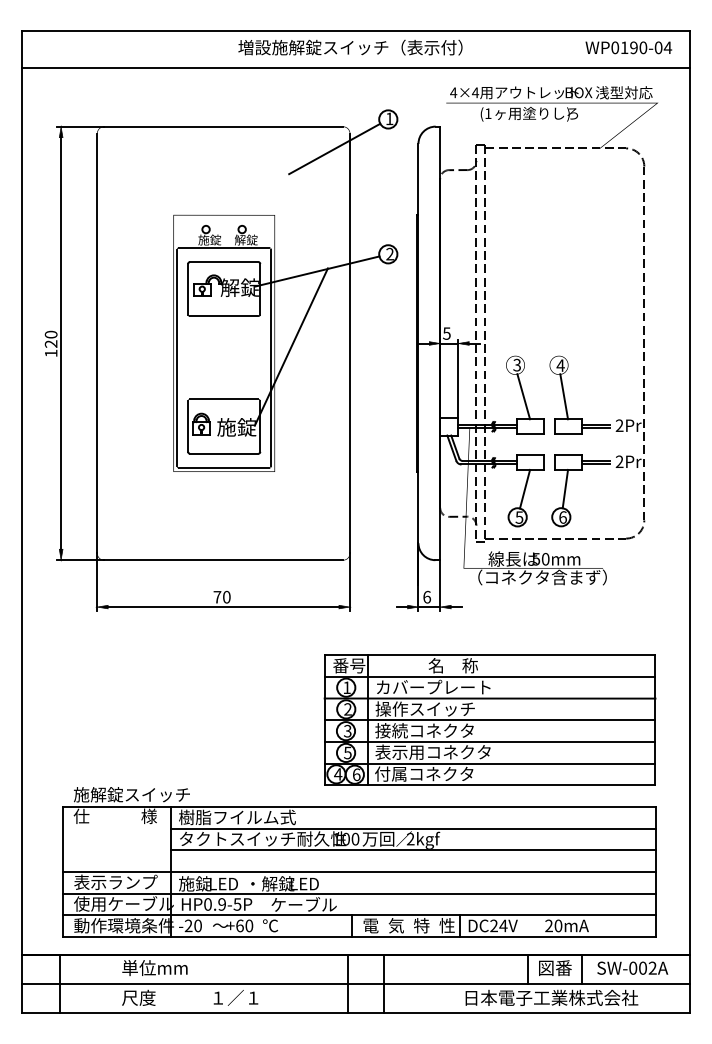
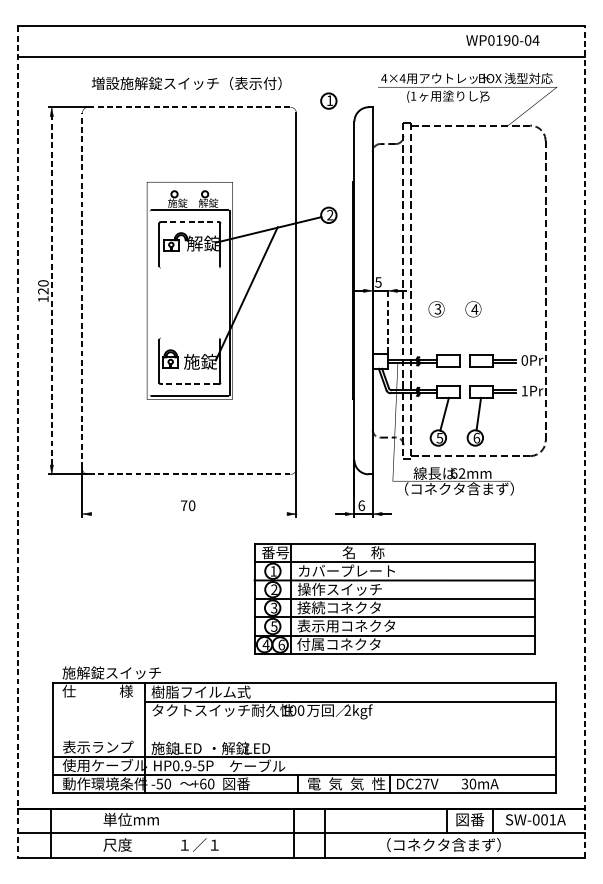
text: (350, 47) -> (186, 83), moved
text: (628, 47) -> (502, 40), moved
line: (224, 126) -> (190, 107), solid -> dashed
line: (334, 148) -> (283, 125), removed
line: (224, 262) -> (190, 222), solid -> dashed
line: (223, 316) -> (189, 267), removed
line: (61, 343) -> (52, 290), solid -> dashed
line: (97, 343) -> (82, 290), solid -> dashed
line: (177, 357) -> (150, 302), removed
line: (458, 378) -> (388, 320), solid -> dashed
line: (523, 396) -> (443, 335), removed
line: (564, 396) -> (478, 335), removed
line: (223, 399) -> (189, 338), removed
text: (619, 425) -> (524, 360), 2Pr -> 0Pr
line: (223, 453) -> (189, 383), solid -> dashed
text: (619, 461) -> (524, 390), 2Pr -> 1Pr
line: (21, 522) -> (18, 442), solid -> dashed
line: (690, 522) -> (584, 442), solid -> dashed
text: (540, 559) -> (457, 473), 50mm -> 62mm
line: (223, 560) -> (189, 474), solid -> dashed
line: (223, 607) -> (189, 514), removed
part: (489, 719) -> (394, 598), moved
line: (413, 850) -> (350, 720), removed
line: (359, 871) -> (304, 737), removed
text: (188, 925) -> (159, 783), -20 -> -50
text: (278, 925) -> (235, 783), ℃ -> 図番
text: (421, 925) -> (356, 783), 特 -> 気
text: (503, 925) -> (426, 783), DC24V -> DC27V
text: (548, 926) -> (464, 784), 20mA -> 30mA
text: (652, 967) -> (552, 819), SW-002A -> SW-001A
text: (547, 997) -> (463, 844), 日本電子工業株式会社 -> （コネクタ含まず）

